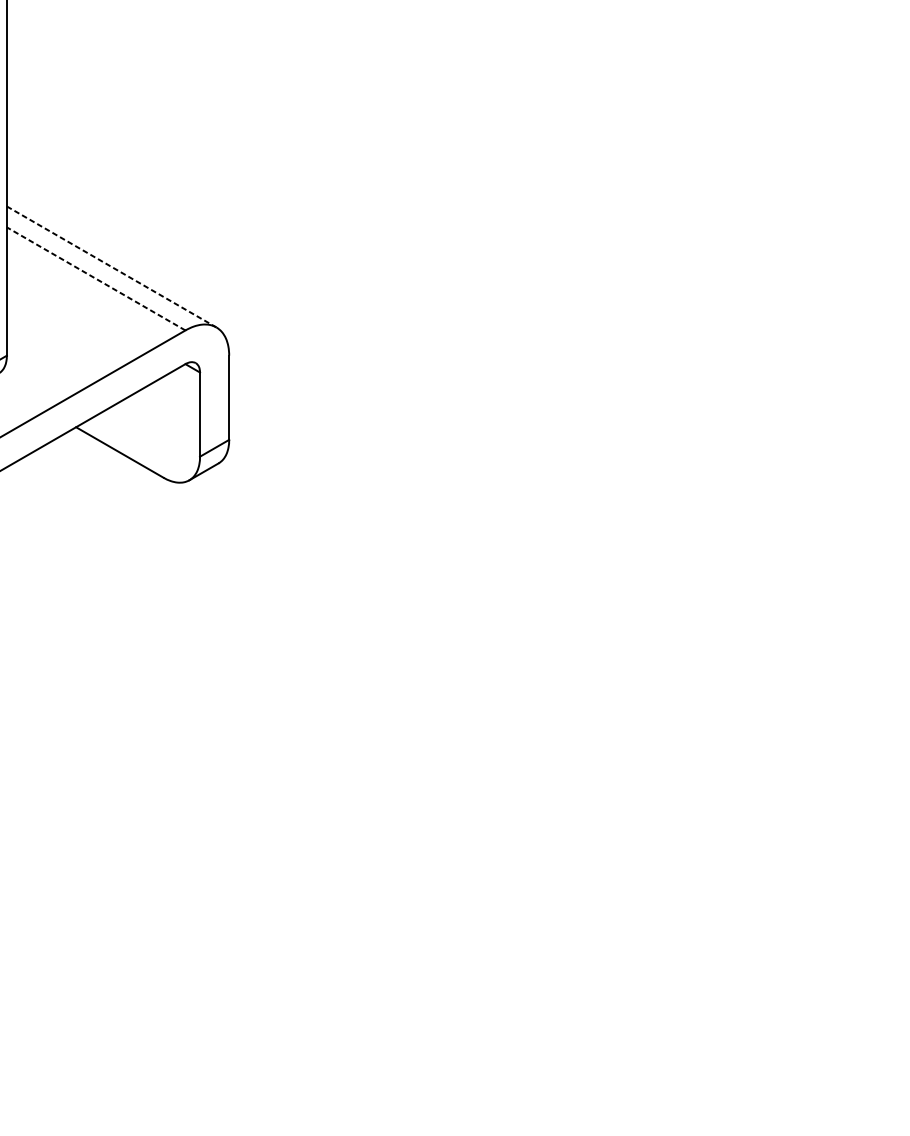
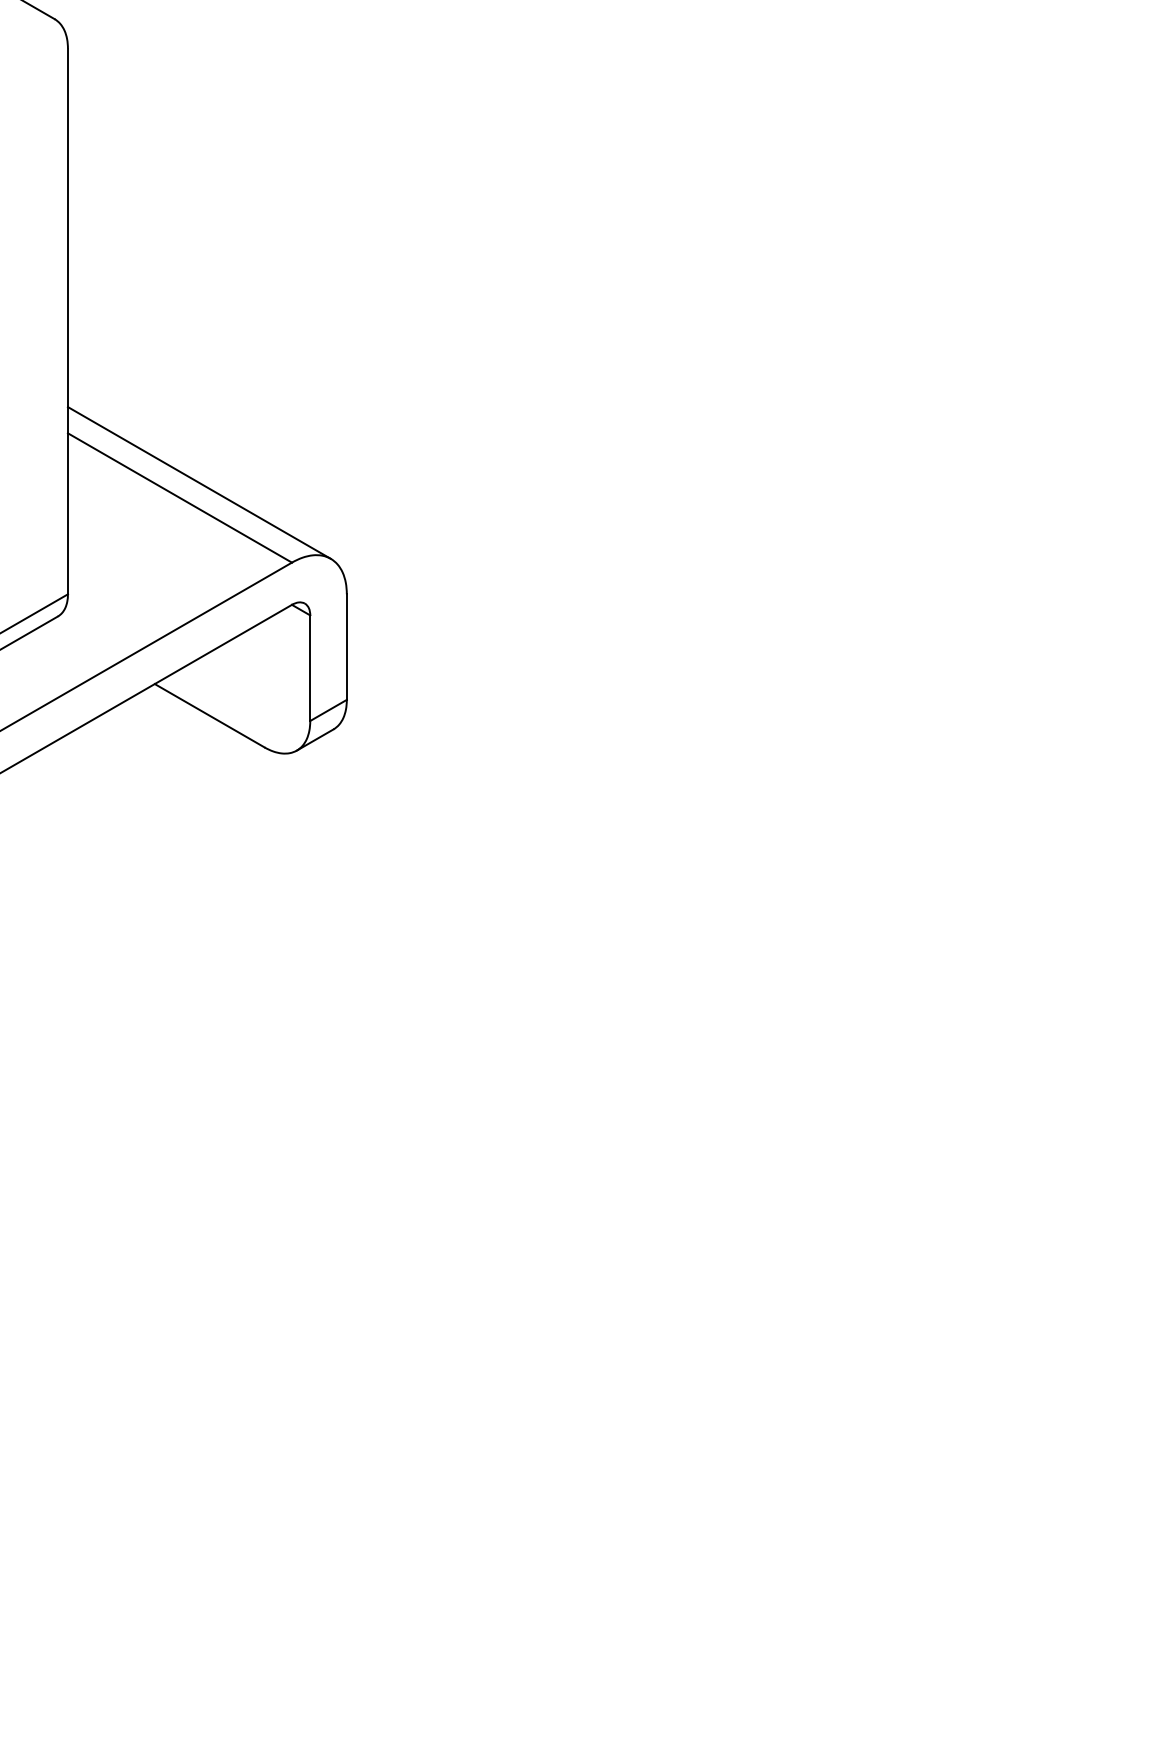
line: (111, 266) -> (199, 482), dashed -> solid
line: (95, 278) -> (179, 497), dashed -> solid

